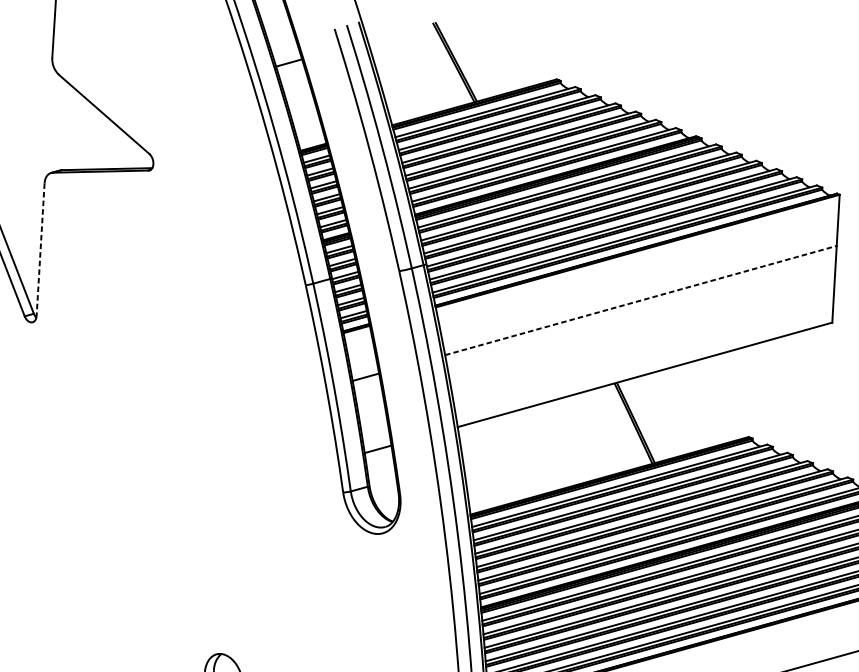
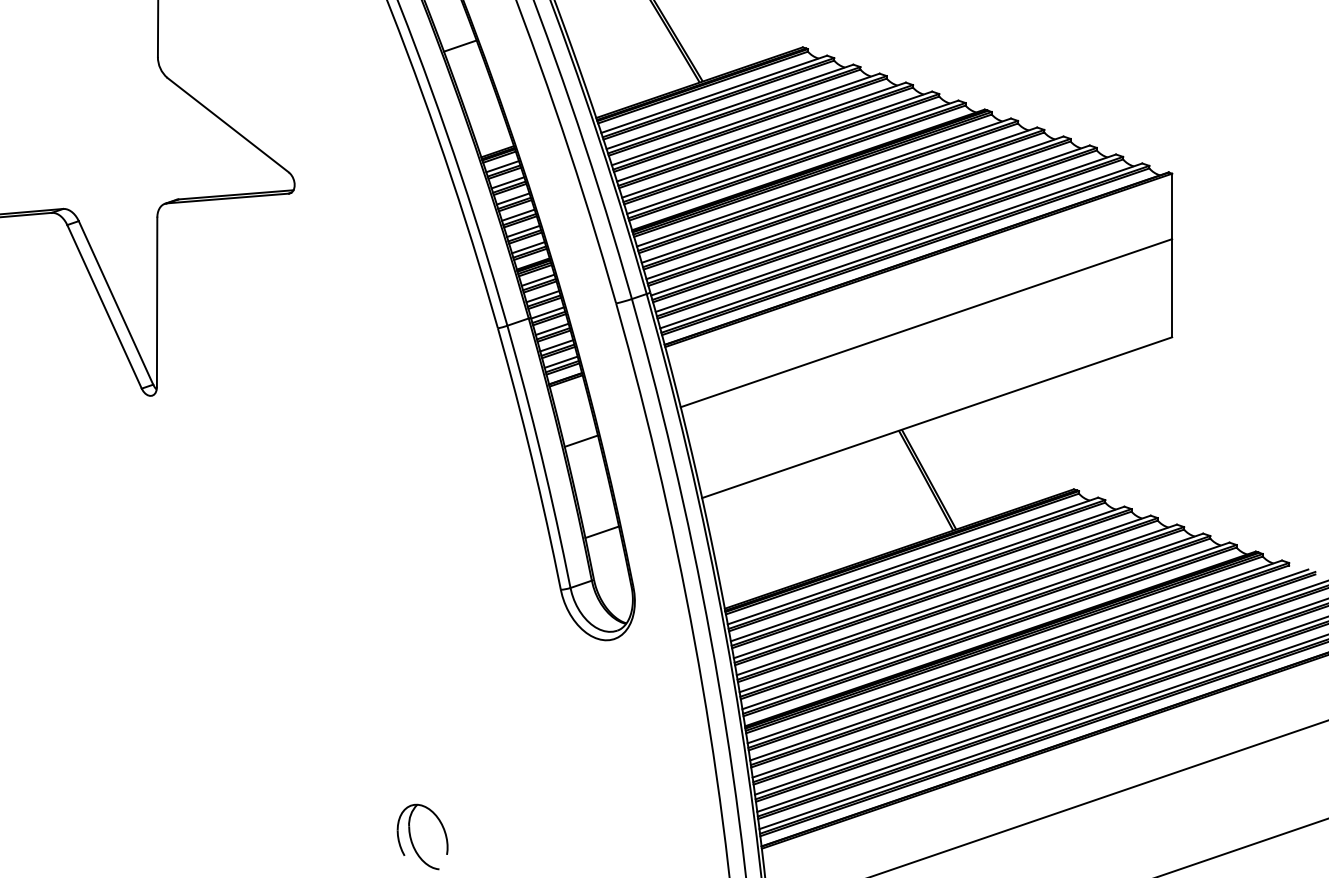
line: (40, 249) -> (157, 302), dashed -> solid
line: (640, 300) -> (926, 323), dashed -> solid

